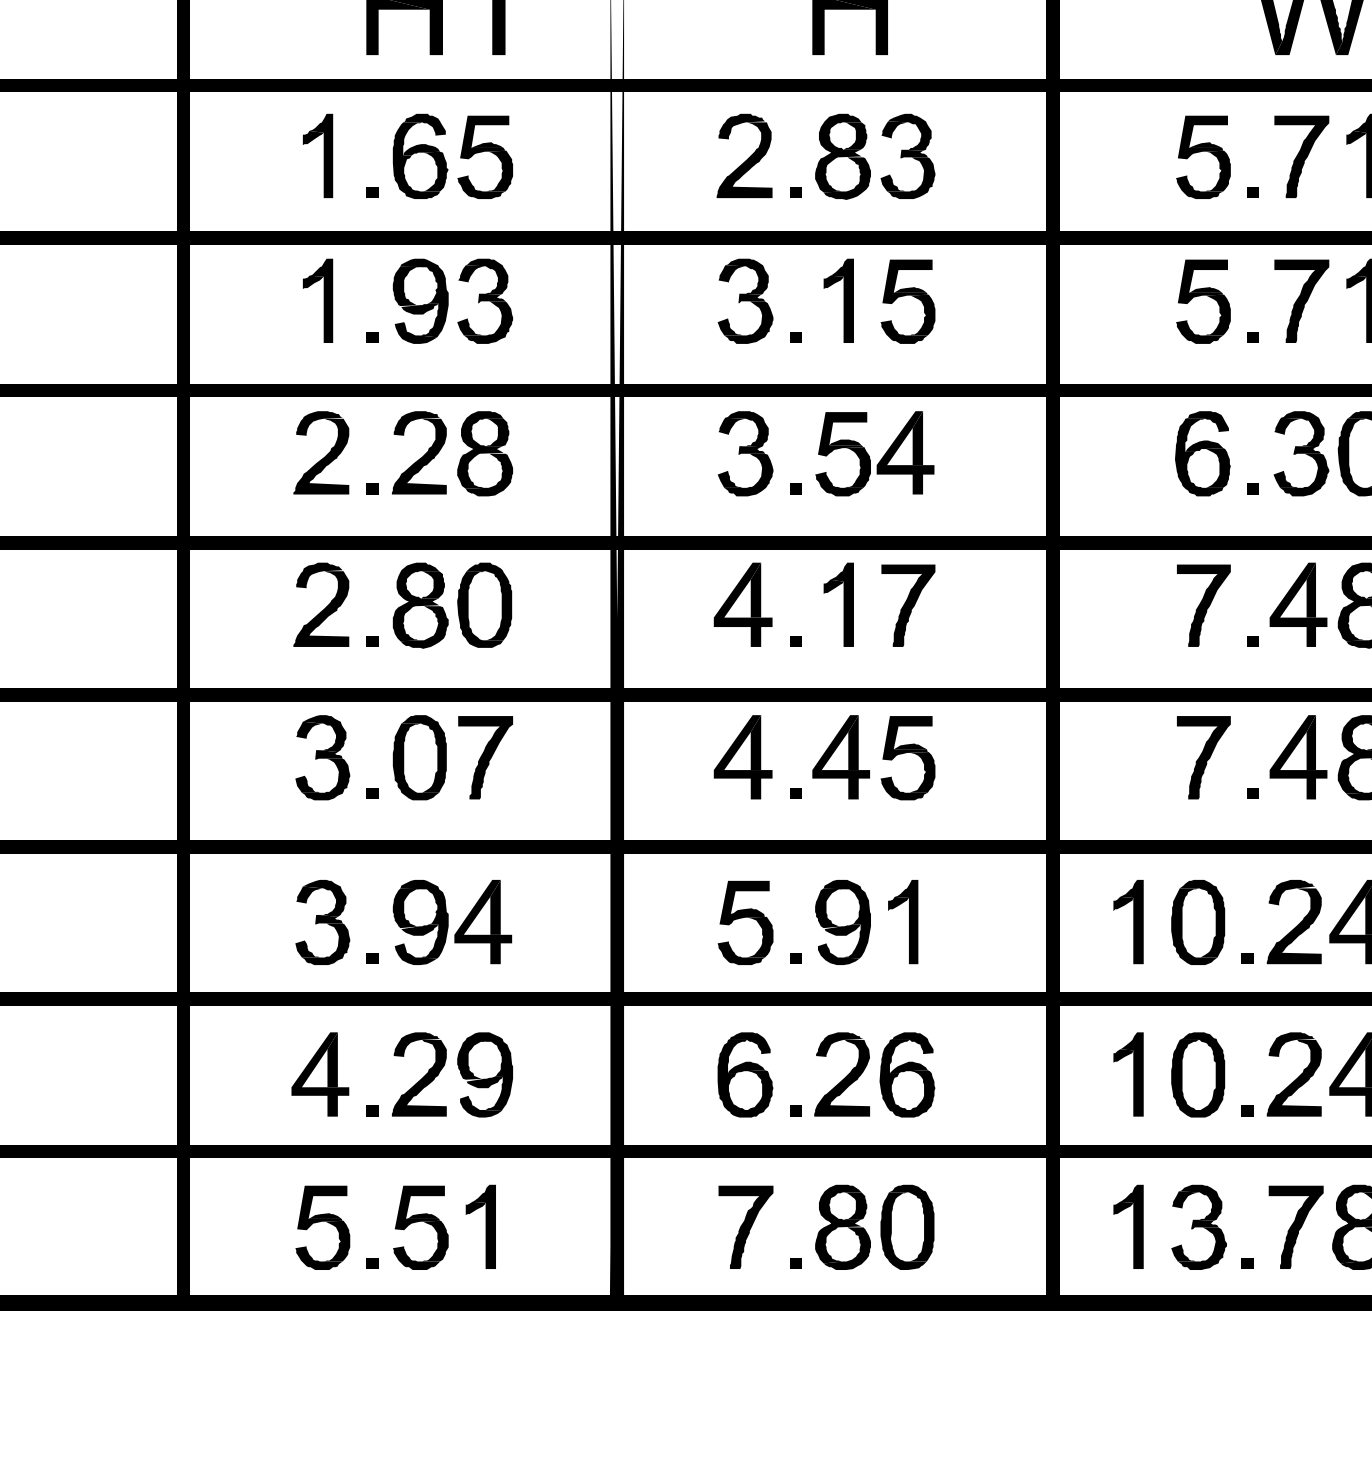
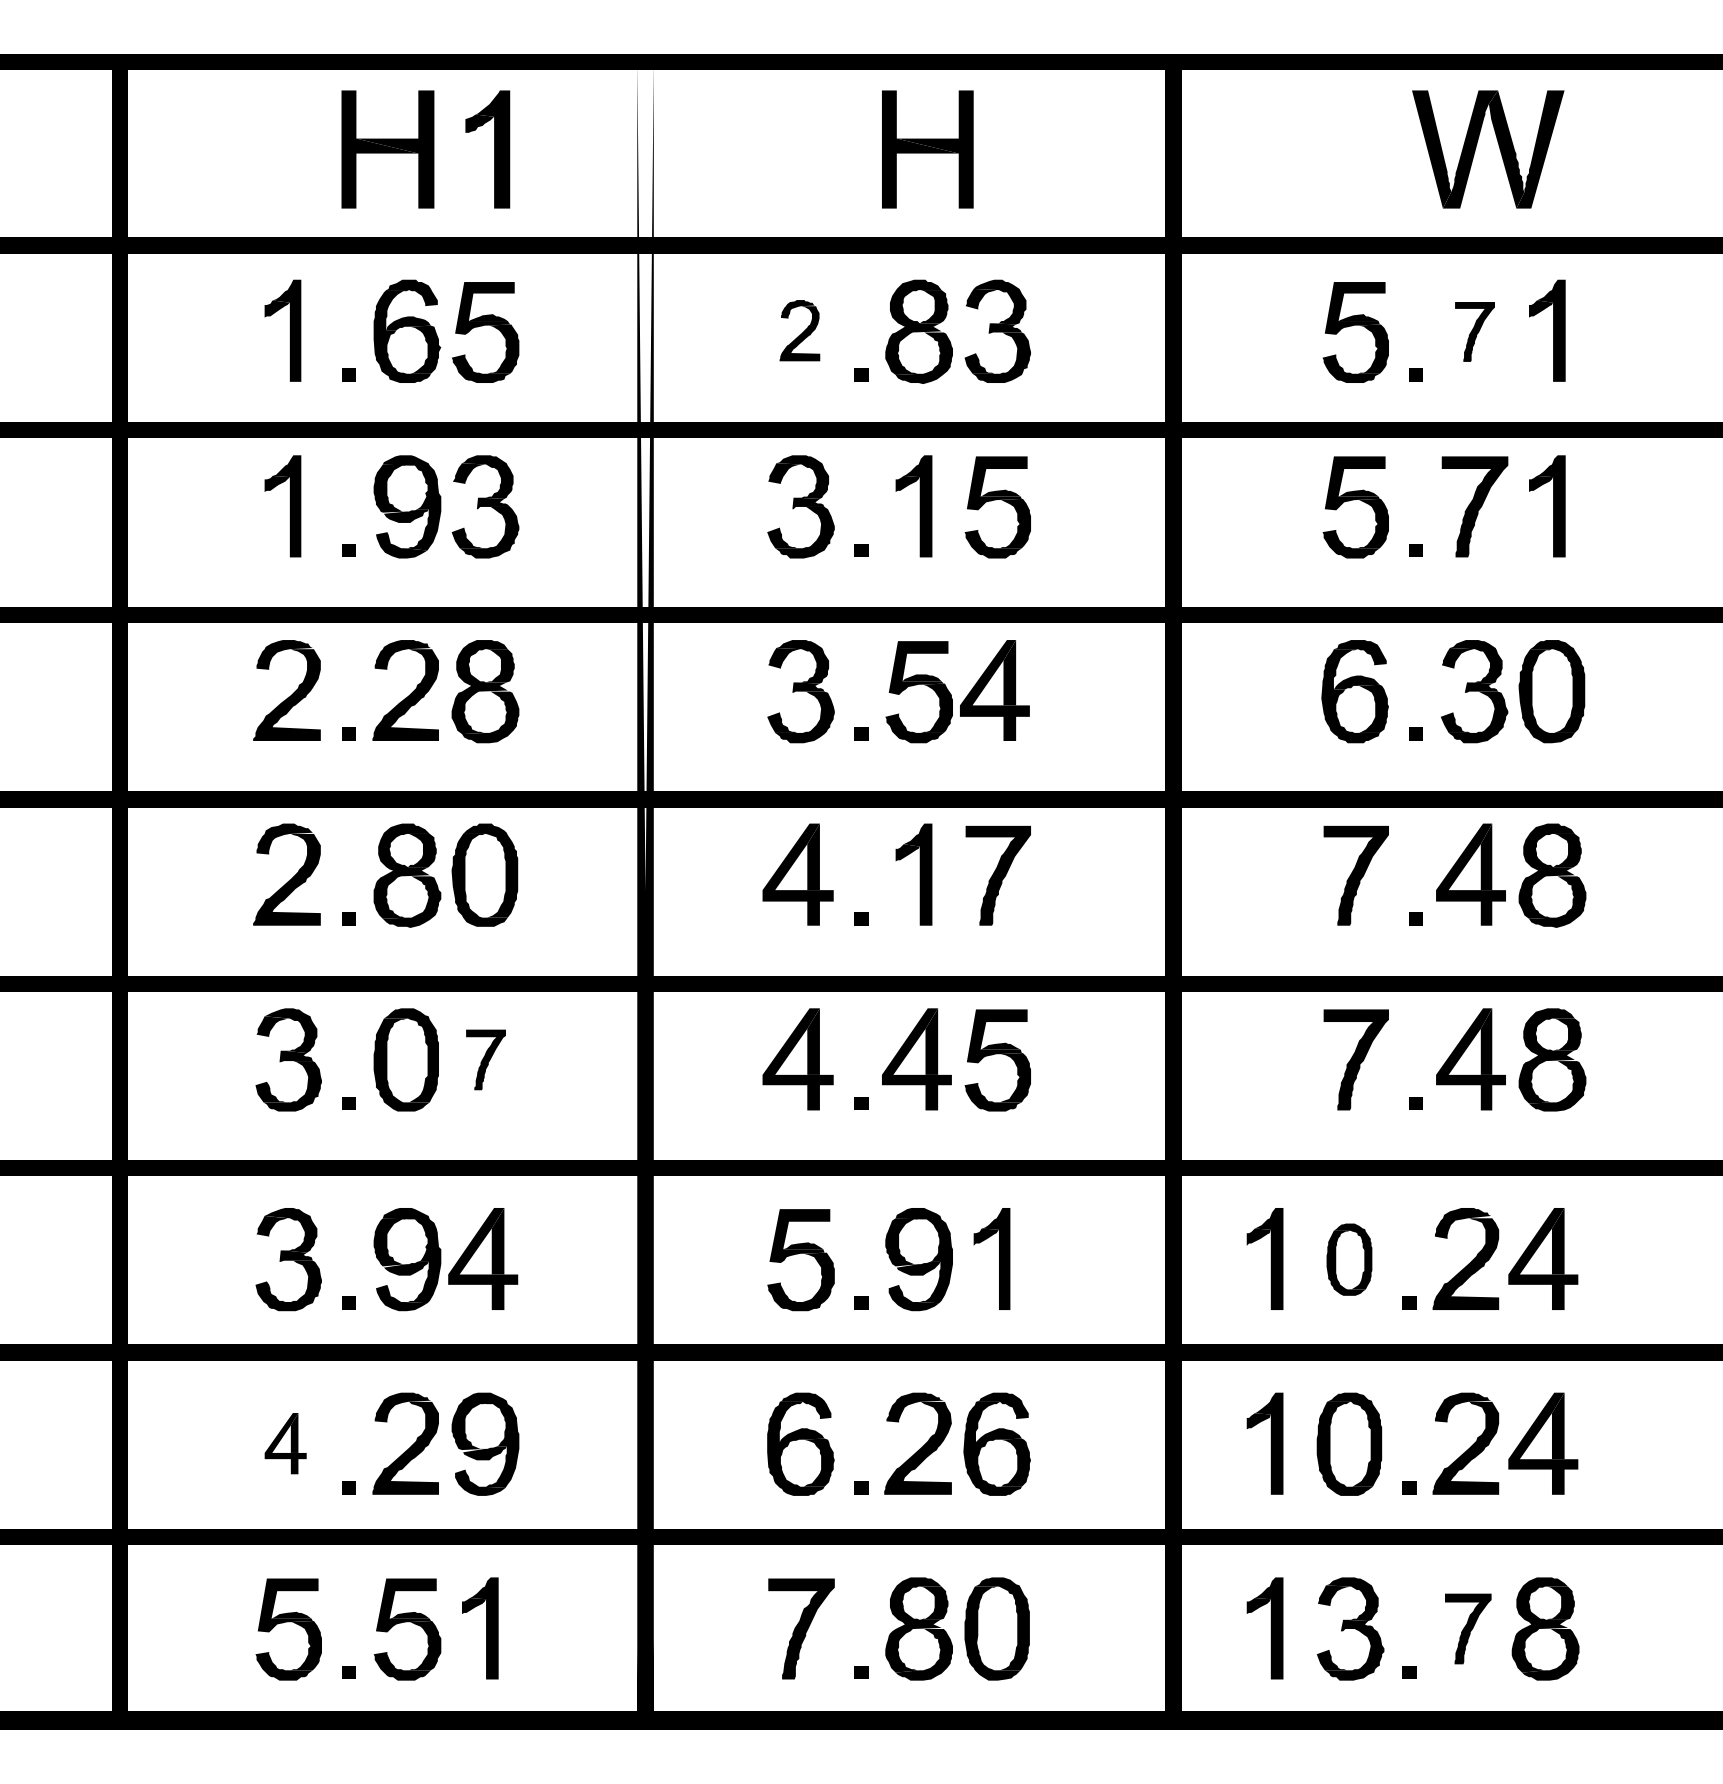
part: (744, 155) -> (799, 330), size x0.6
part: (1301, 156) -> (1474, 331), size x0.6
part: (485, 757) -> (485, 1059), size x0.6
part: (1198, 922) -> (1349, 1259), size x0.7
part: (320, 1074) -> (285, 1443), size x0.6
part: (1296, 1226) -> (1468, 1628), size x0.7

